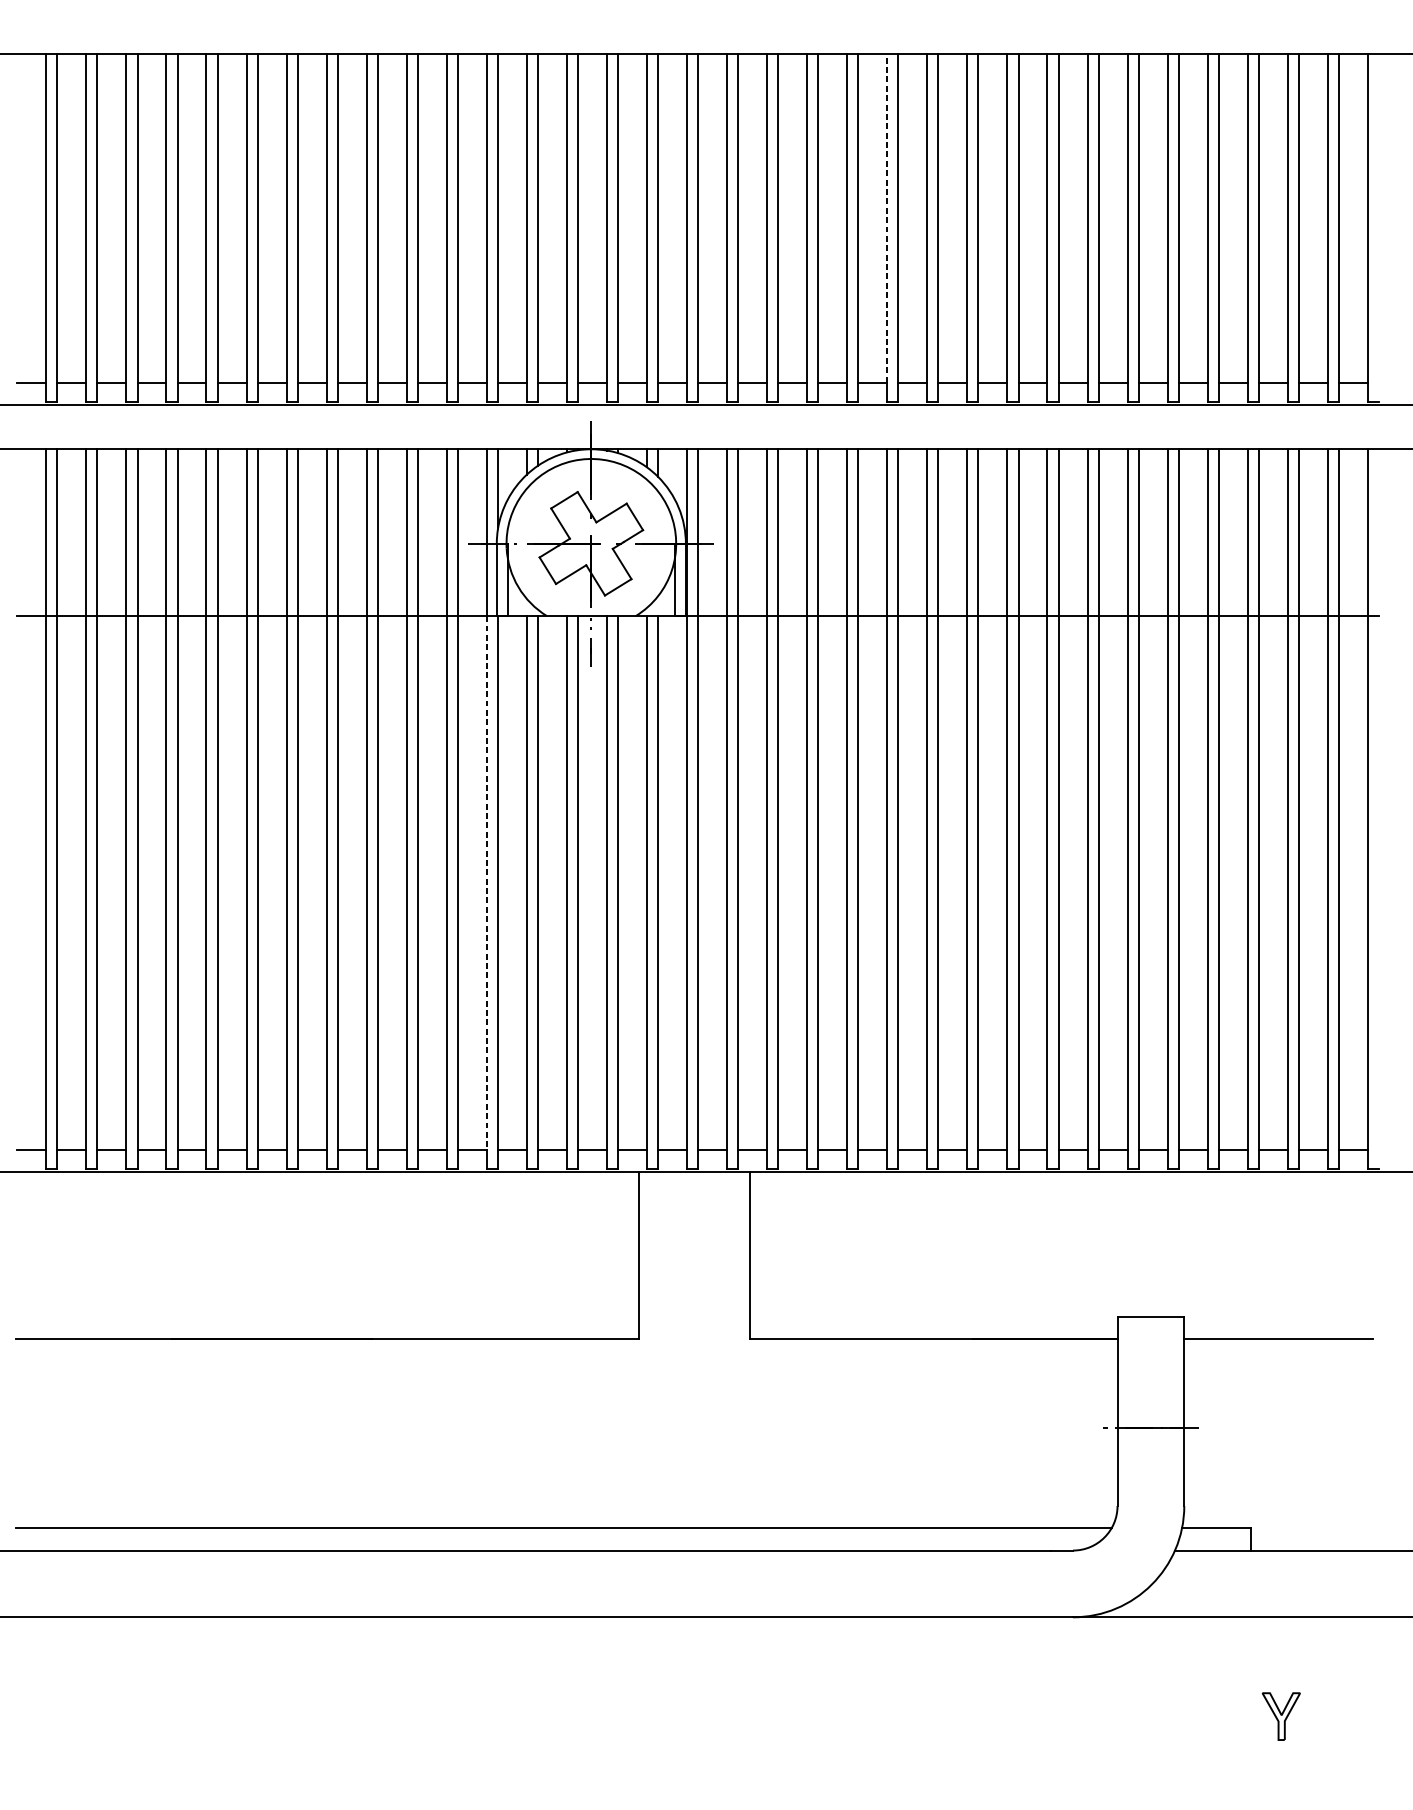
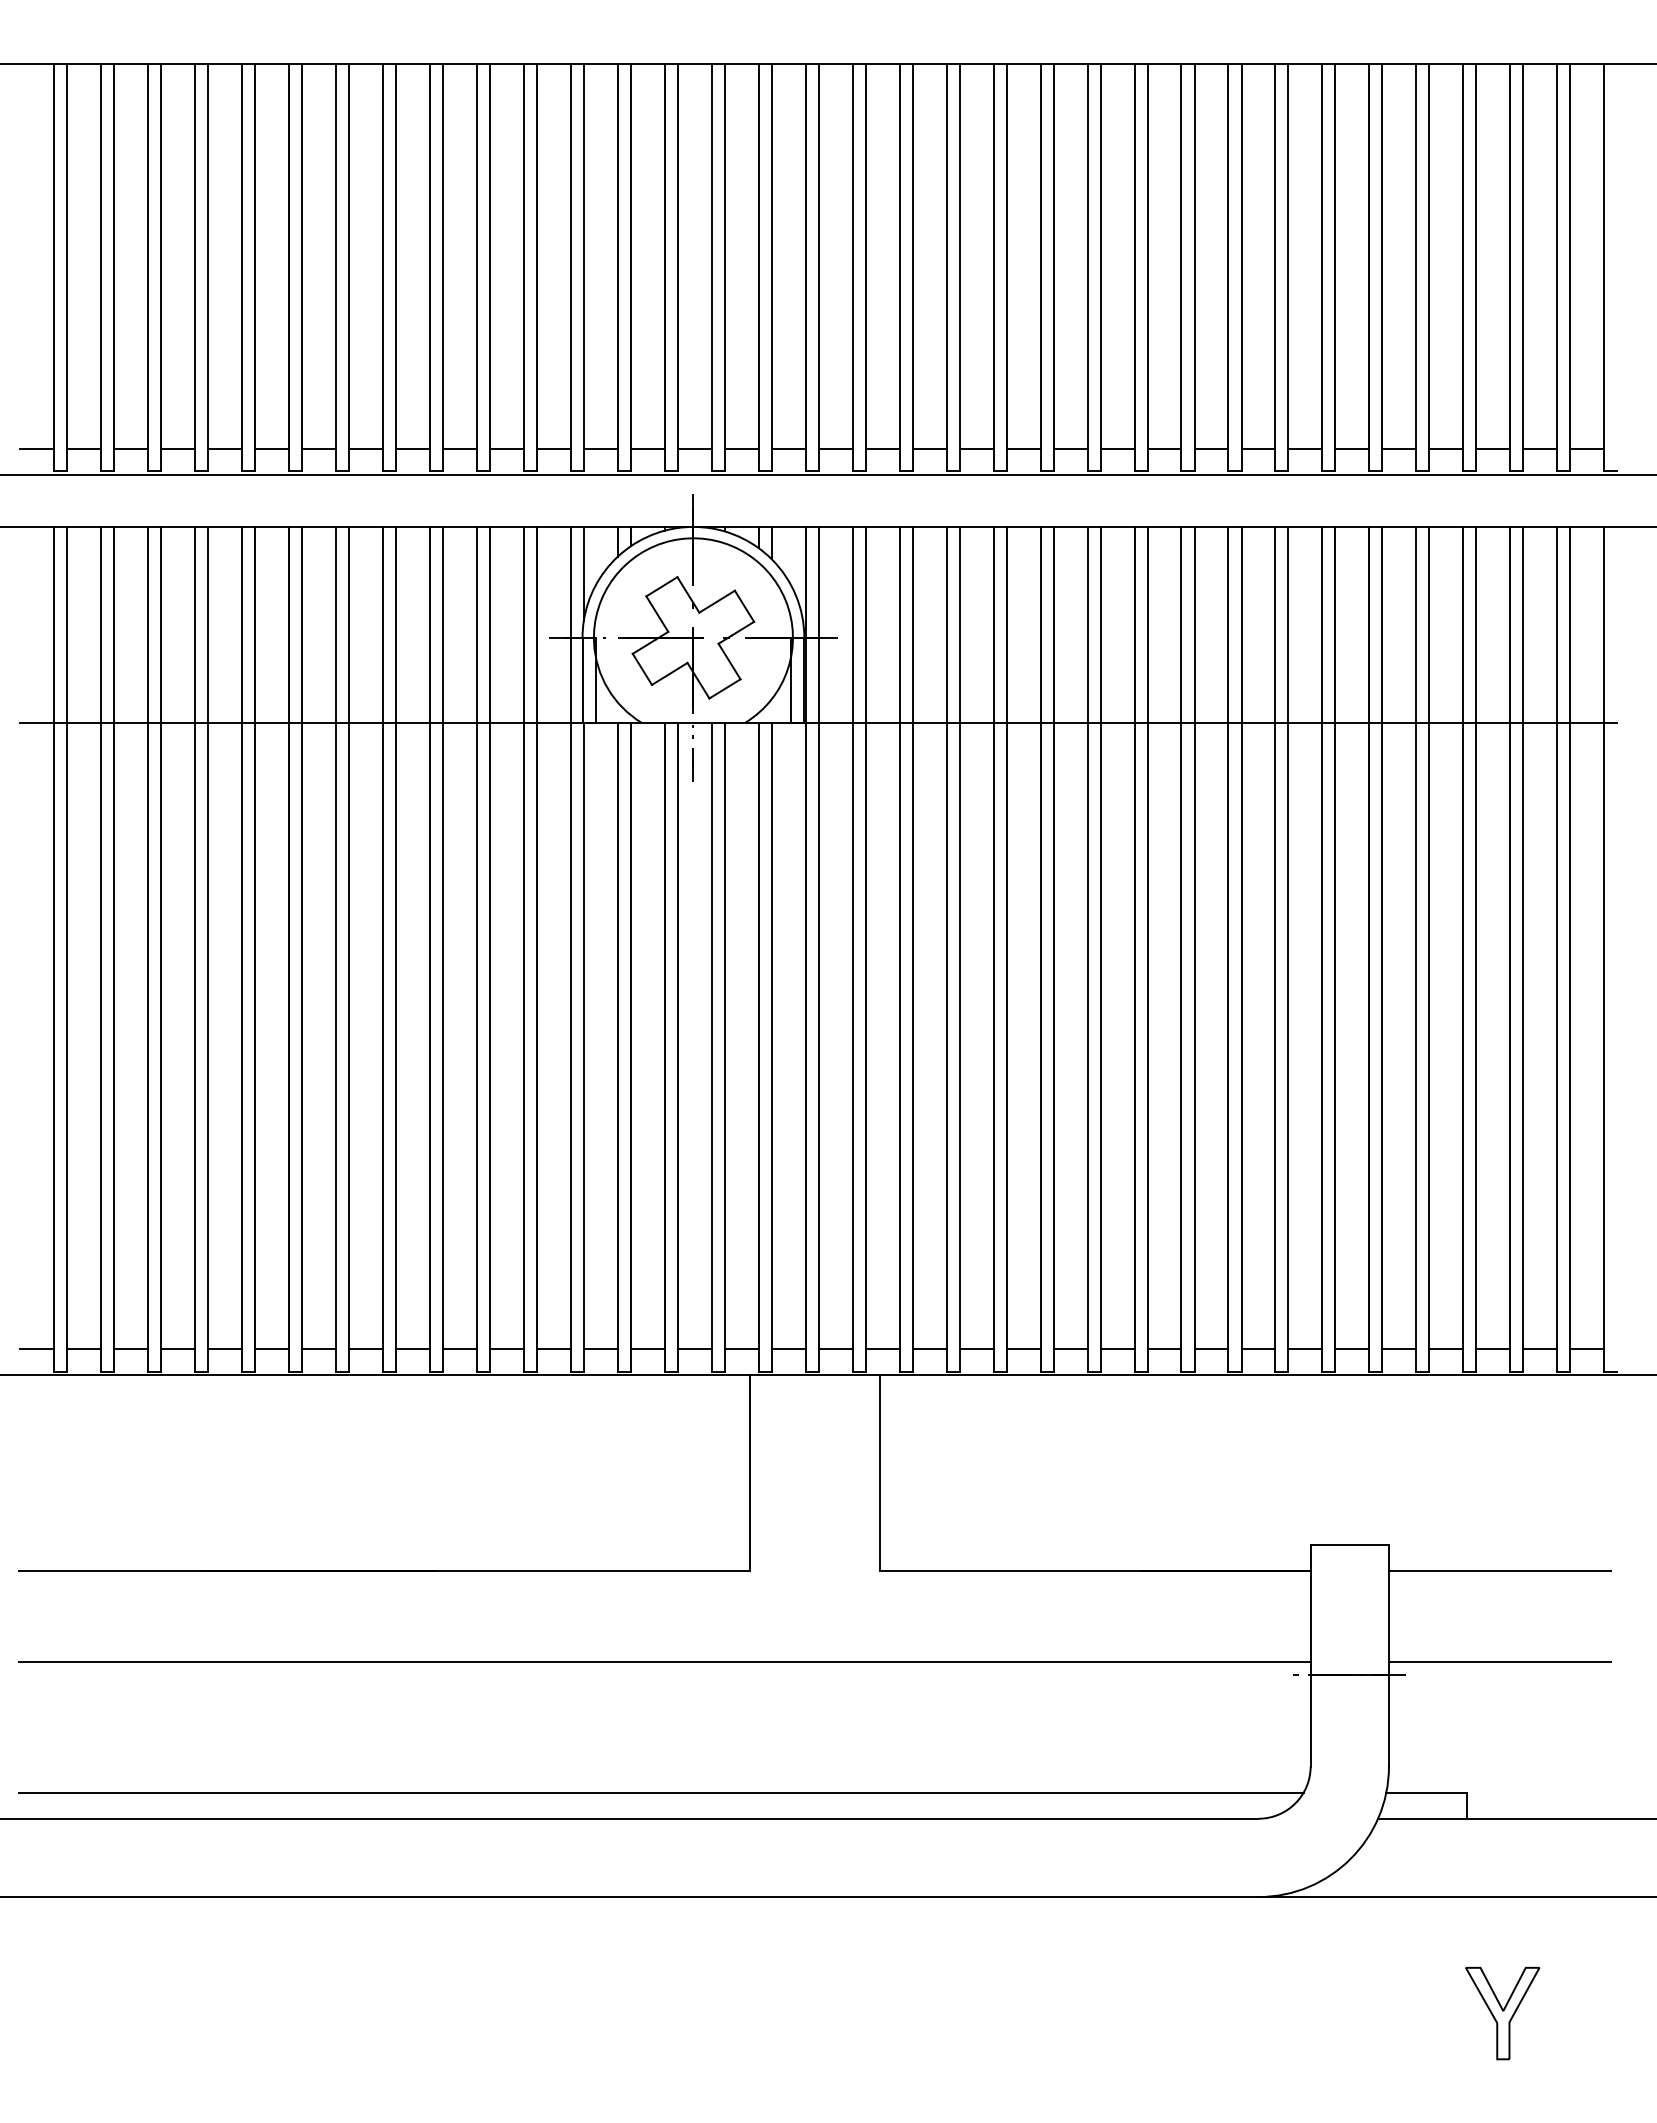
line: (887, 217) -> (1040, 255), dashed -> solid
line: (486, 883) -> (570, 1036), dashed -> solid
line: (566, 1417) -> (664, 1662), added
line: (1278, 1417) -> (1499, 1662), added
part: (1281, 1716) -> (1502, 2013), size x1.67

